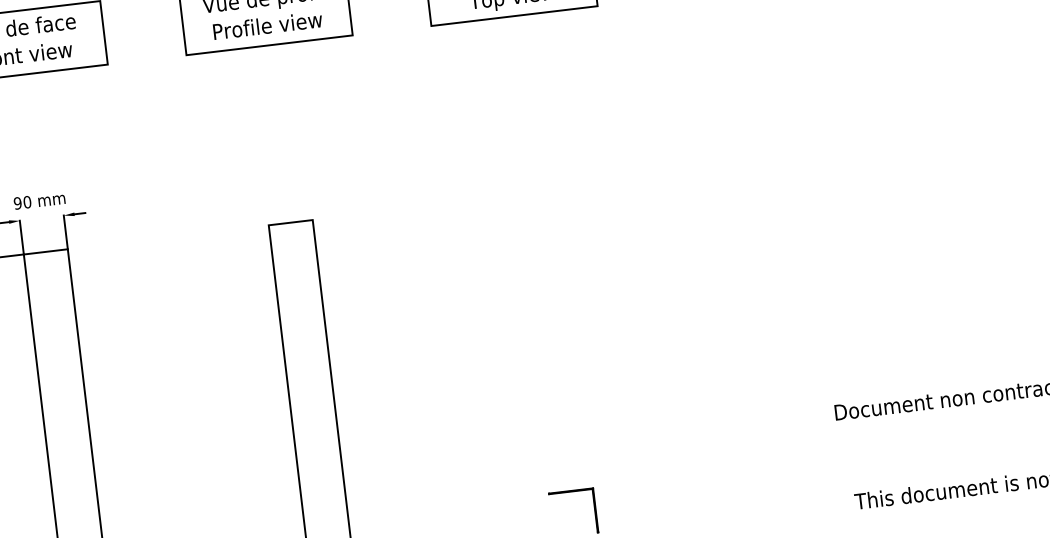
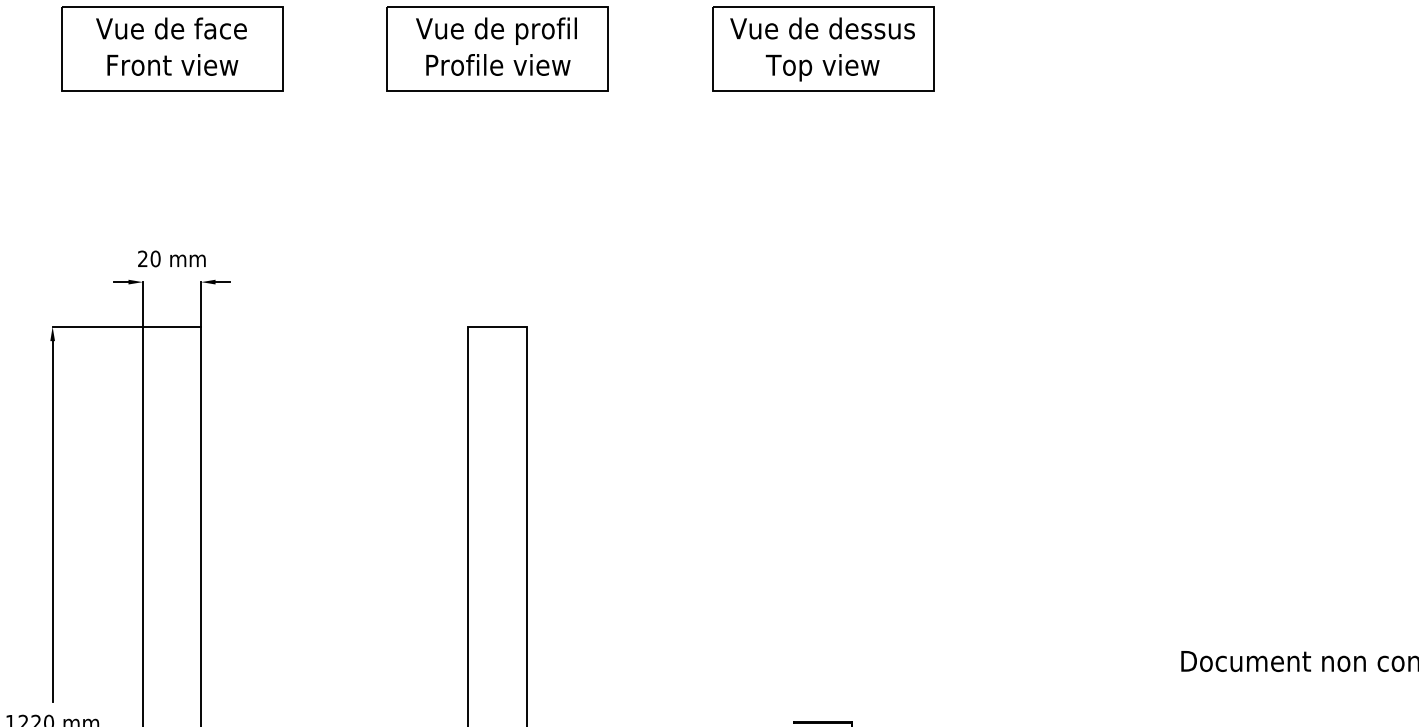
text: (17, 203) -> (142, 258), 90 -> 20

